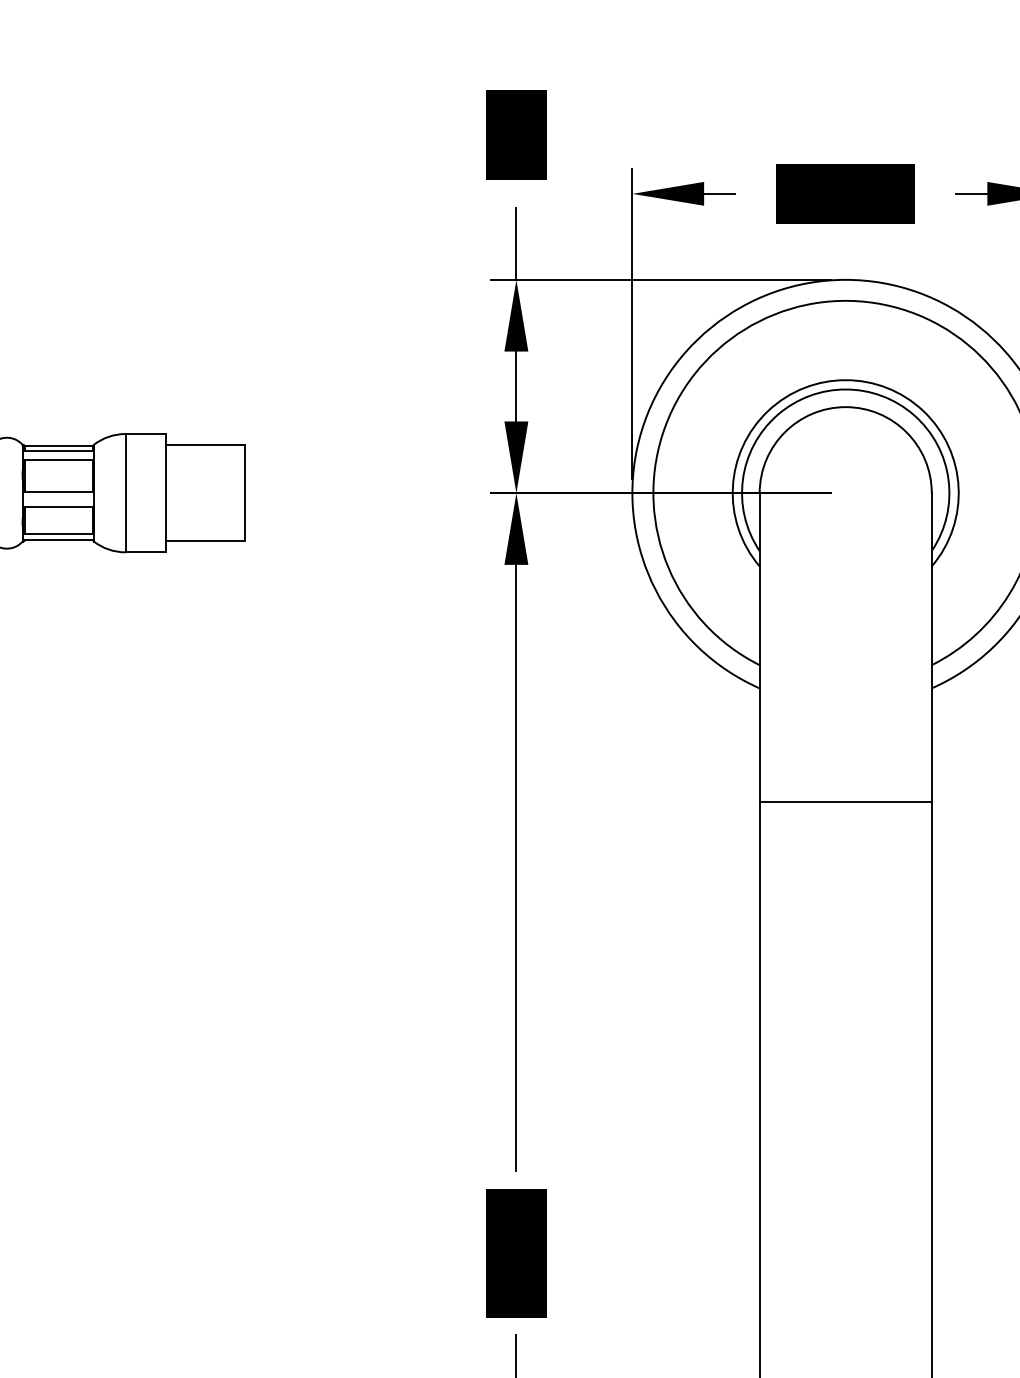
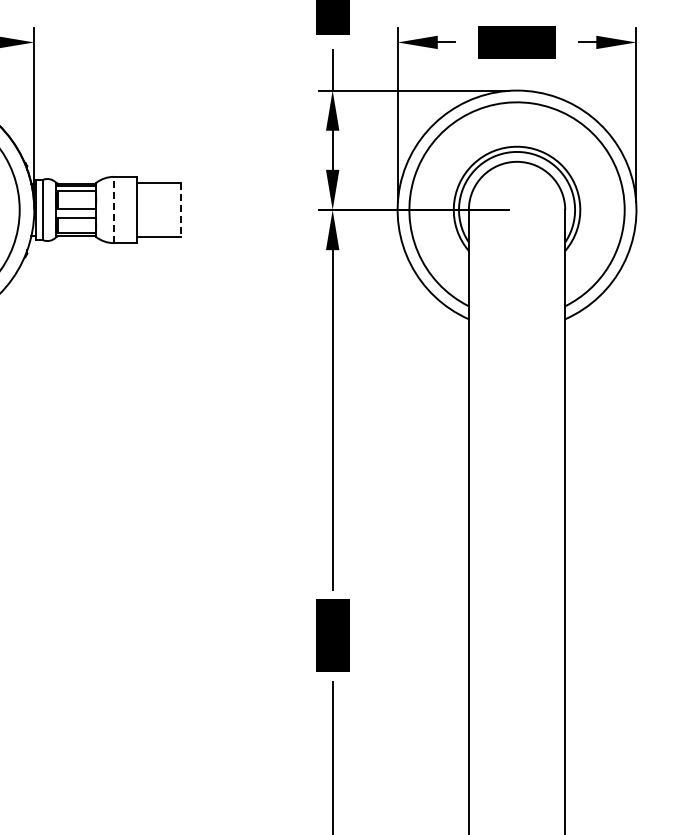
line: (124, 492) -> (113, 209), solid -> dashed
line: (244, 494) -> (180, 210), solid -> dashed
line: (844, 801) -> (516, 382), removed

